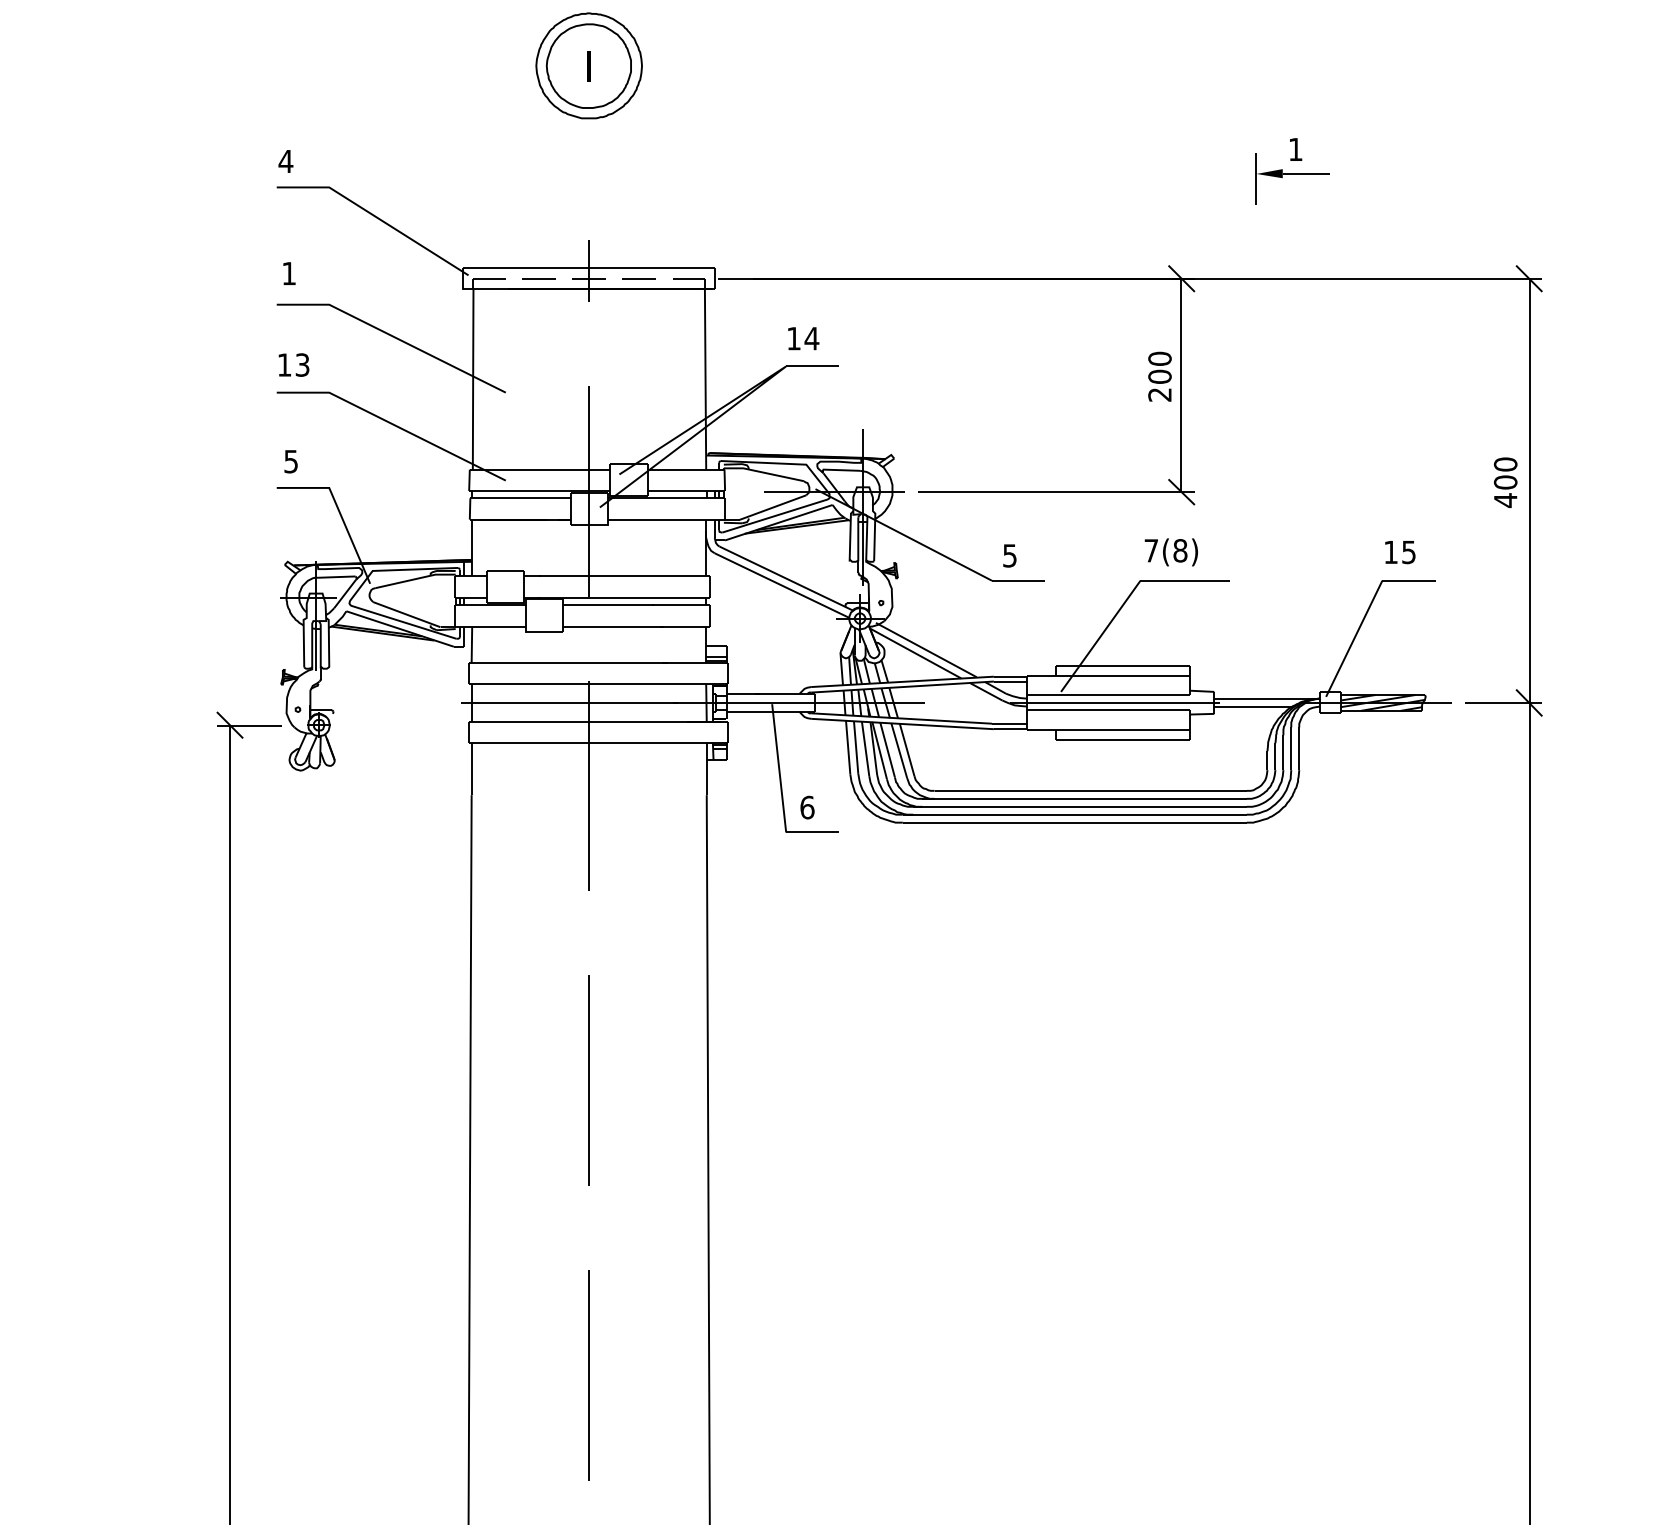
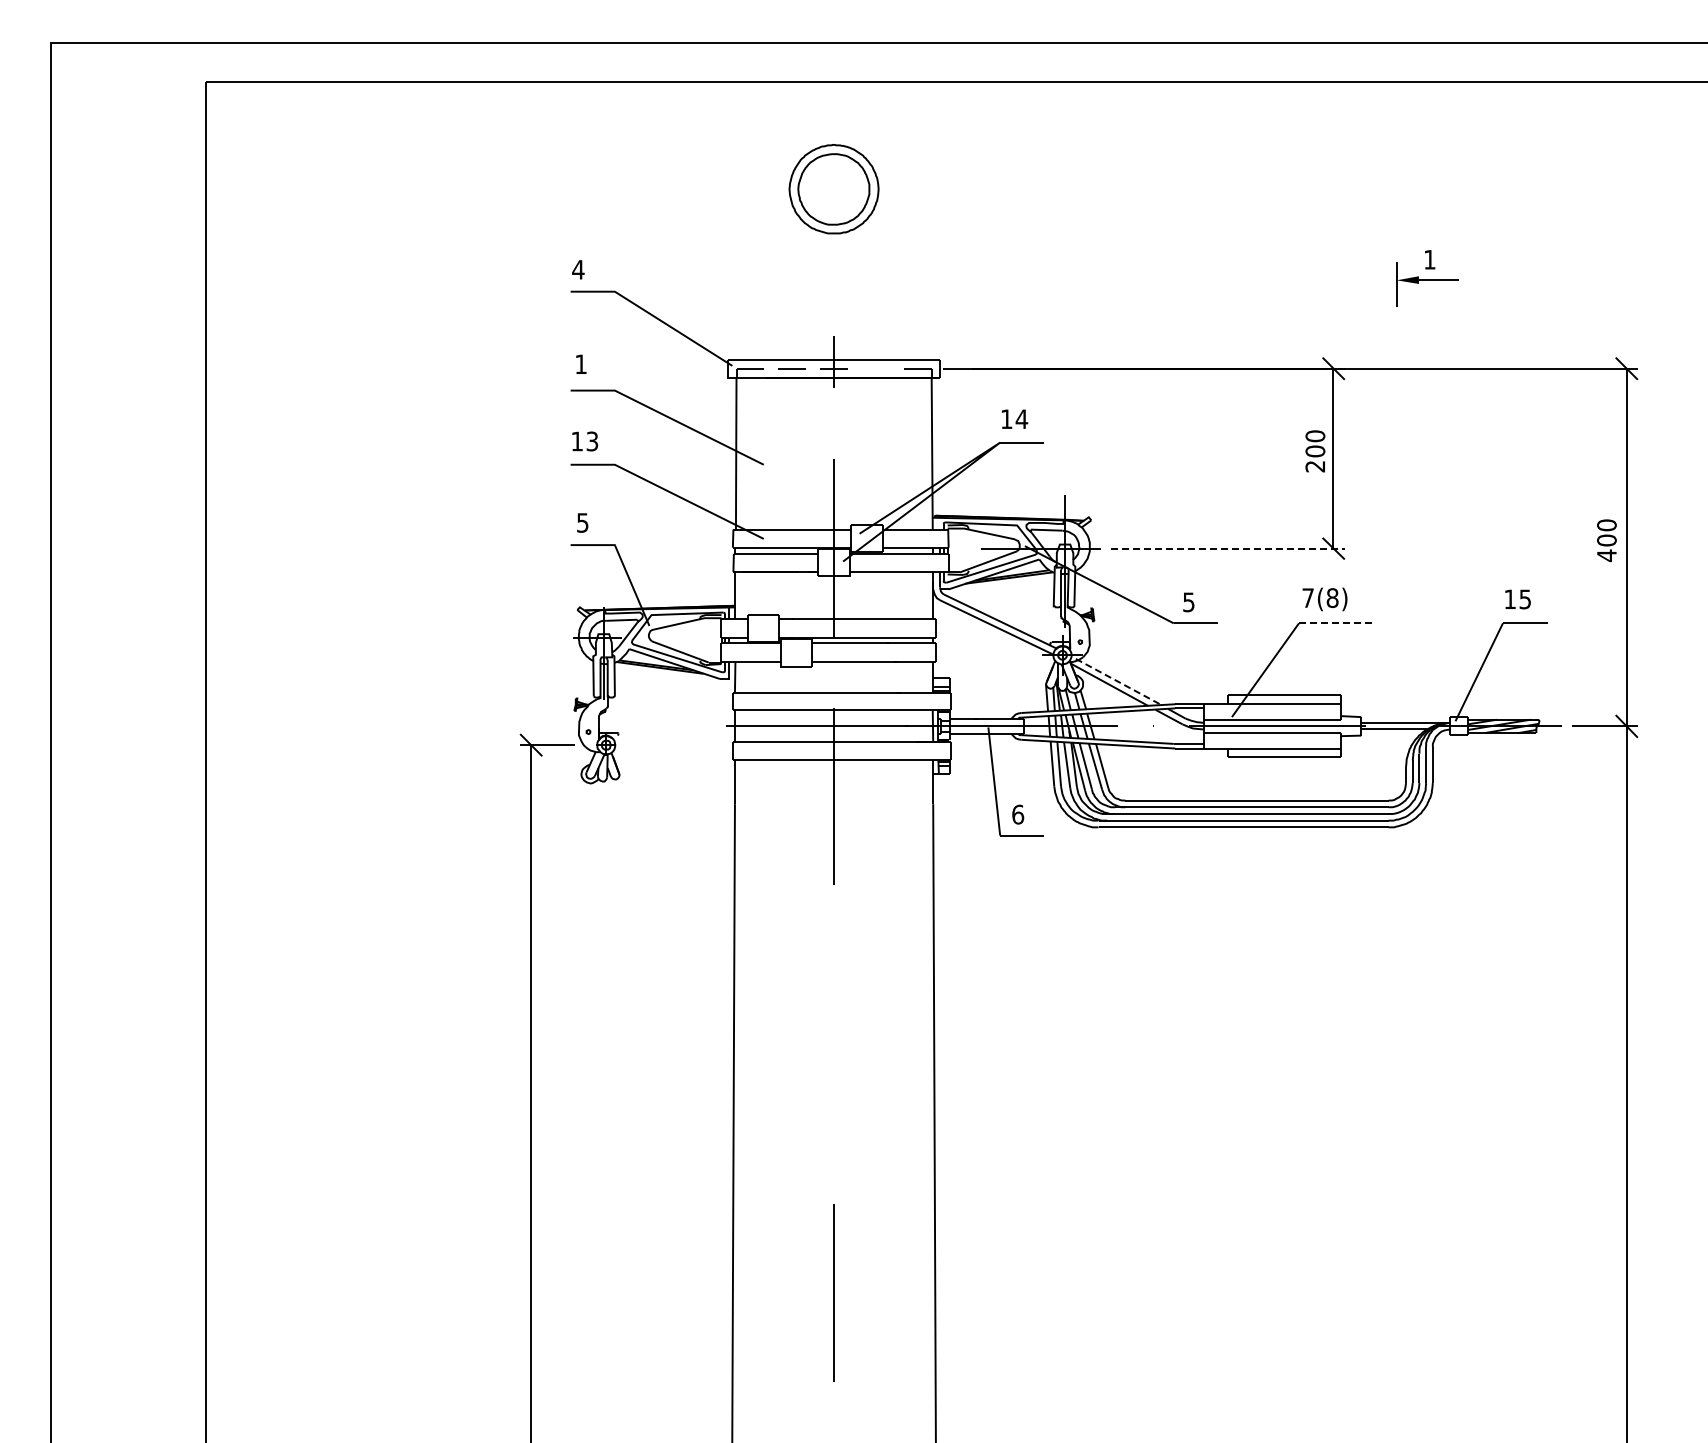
fill: (588, 66) -> (833, 189), removed
line: (638, 278) -> (875, 368), removed
line: (1056, 491) -> (1228, 548), solid -> dashed
line: (1185, 580) -> (1336, 623), solid -> dashed
line: (926, 650) -> (1118, 682), solid -> dashed
line: (588, 1080) -> (833, 1044), removed

